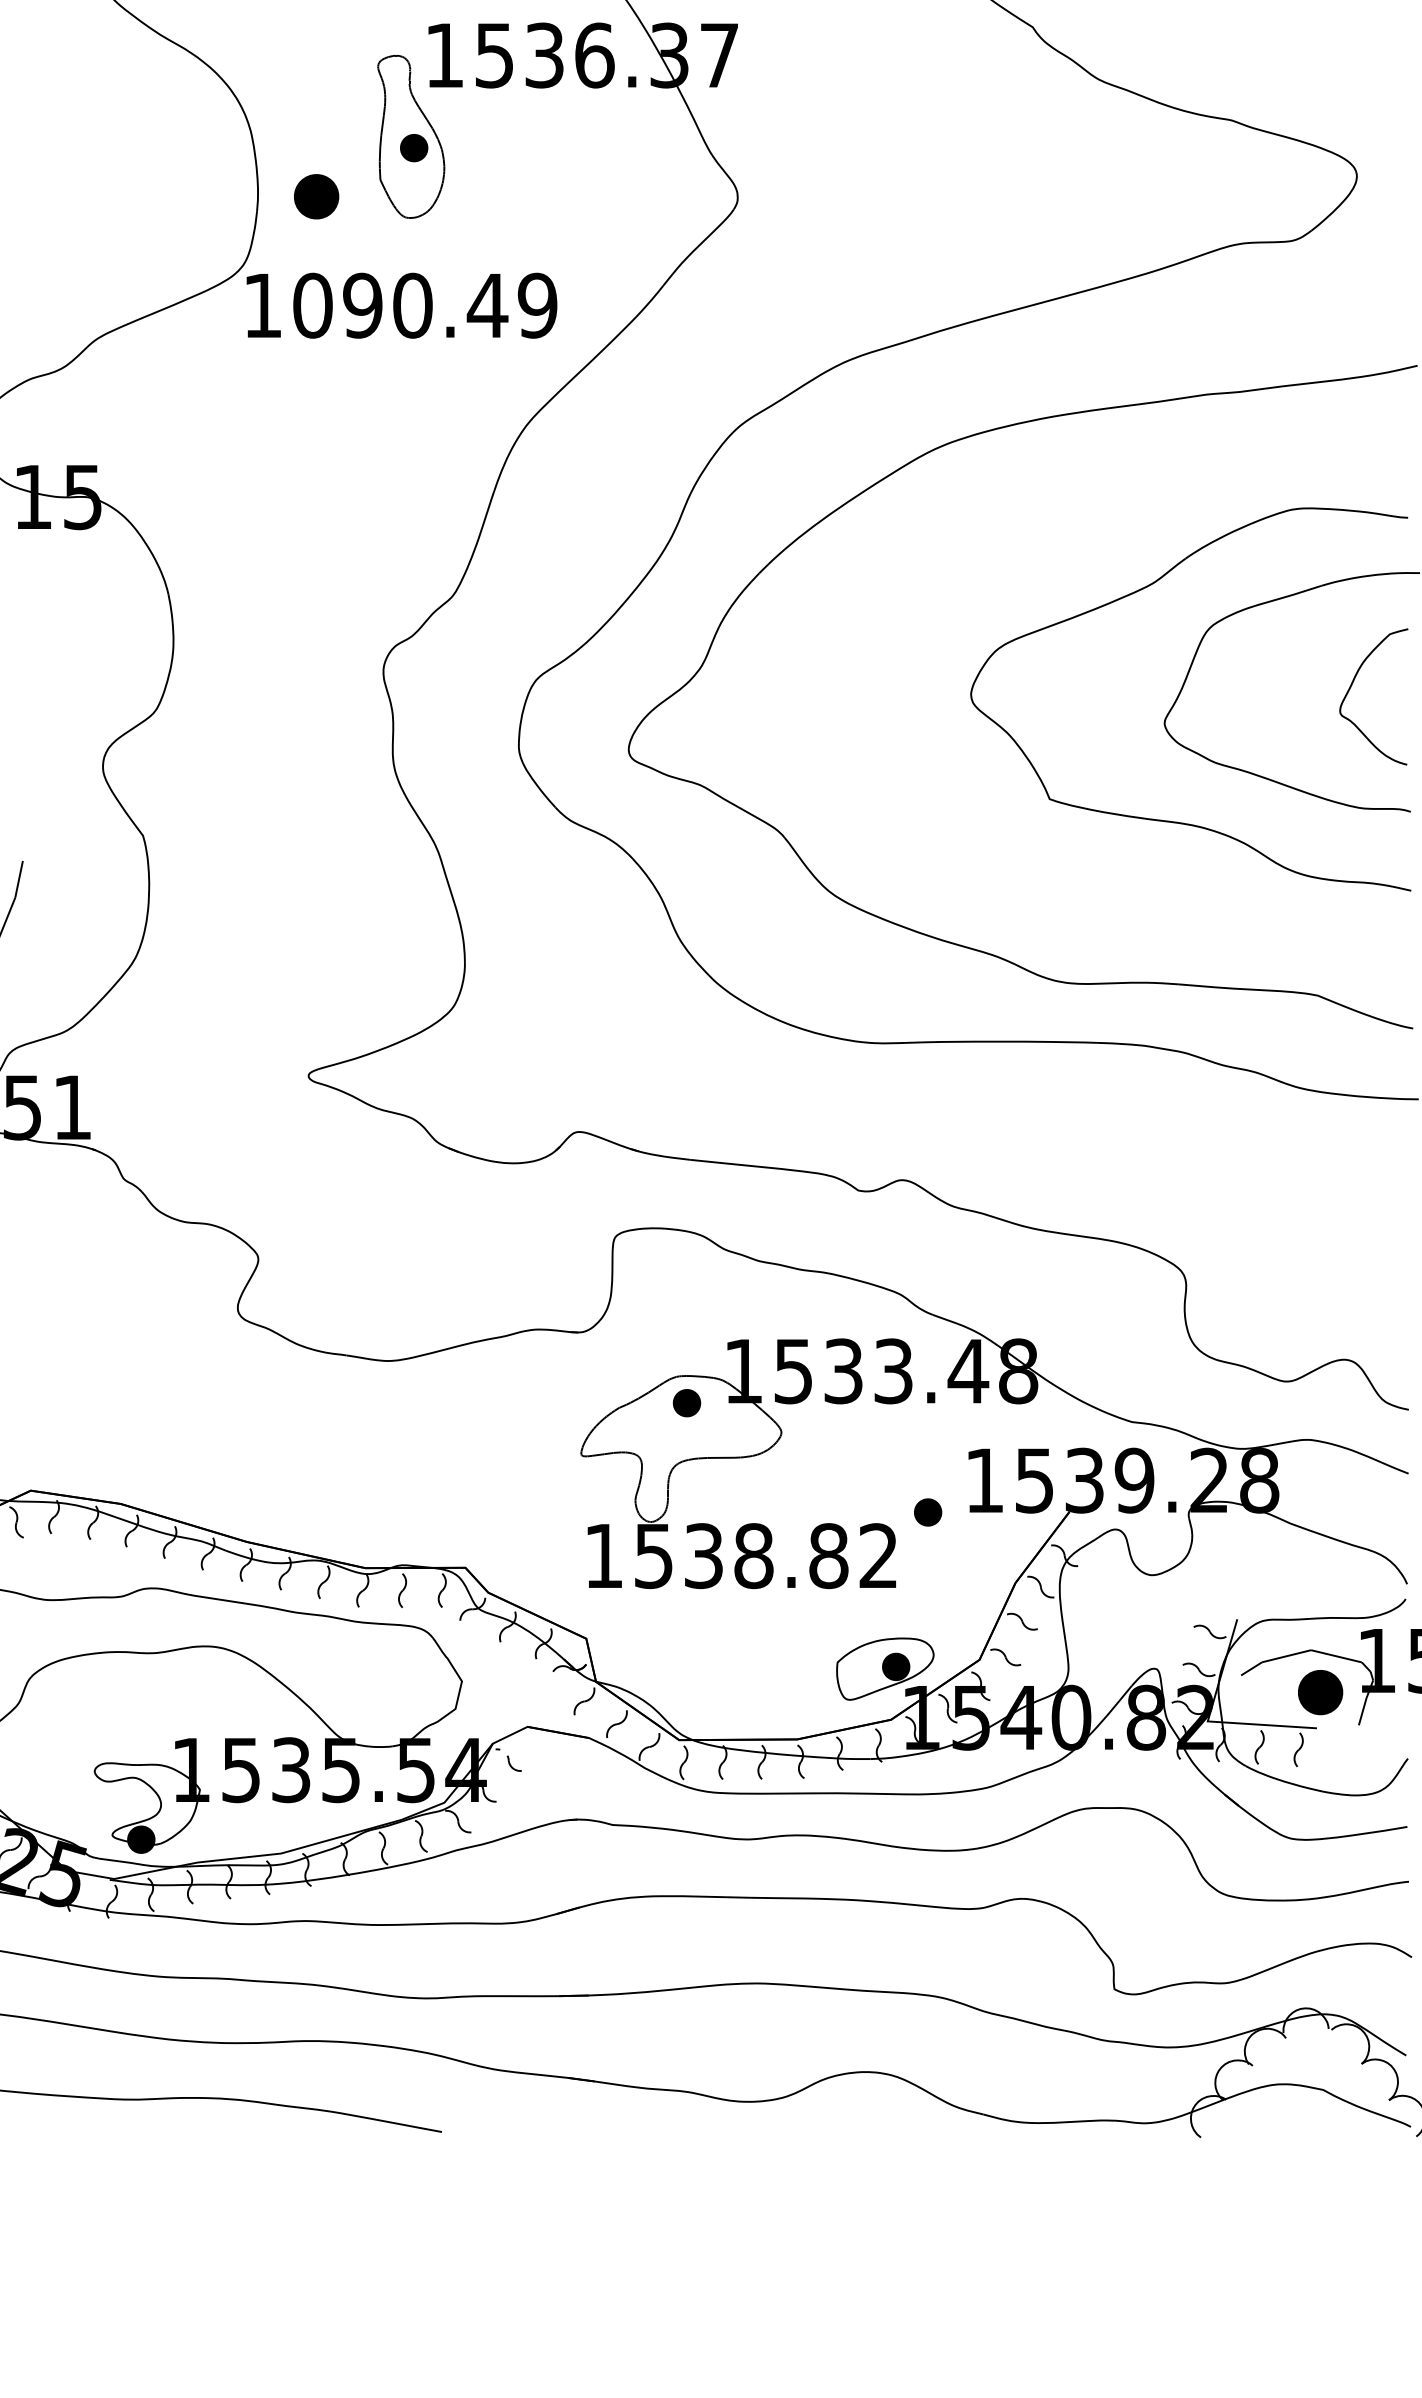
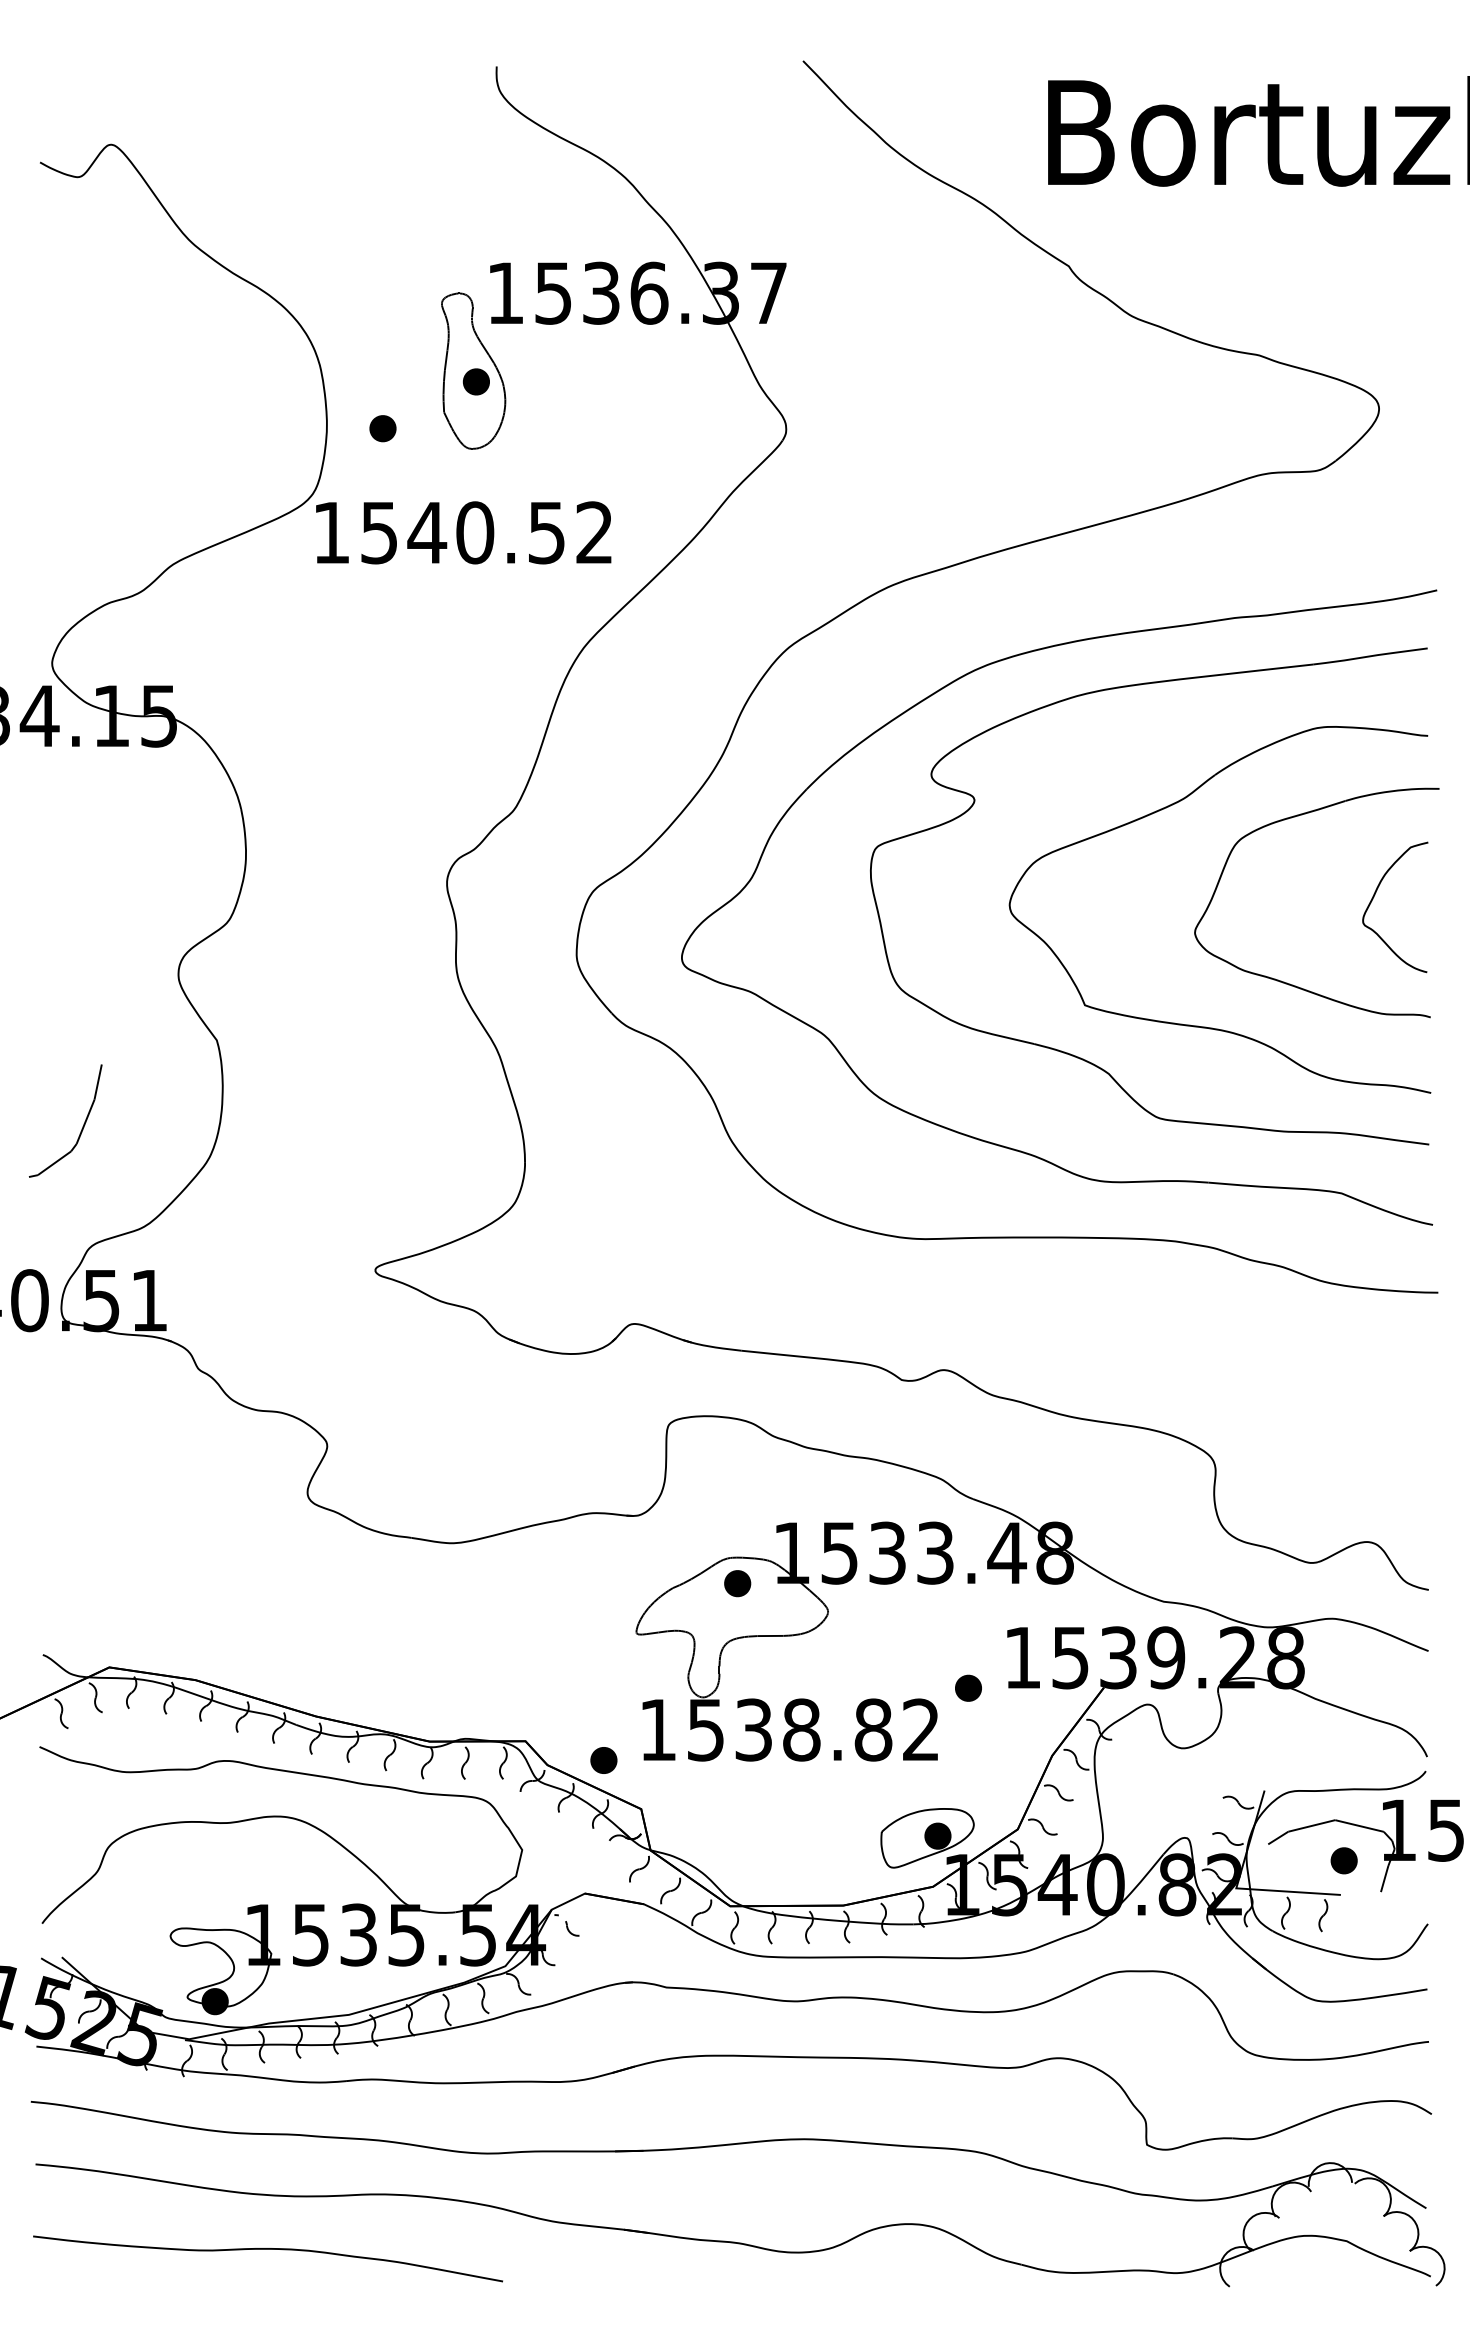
part: (316, 196) -> (382, 428), size x0.62
text: (424, 305) -> (486, 532), 1090.49 -> 1540.52
part: (1048, 854) -> (1083, 1058), added
part: (546, 1587) -> (603, 1760), added
part: (1319, 1692) -> (1343, 1860), size x0.62

